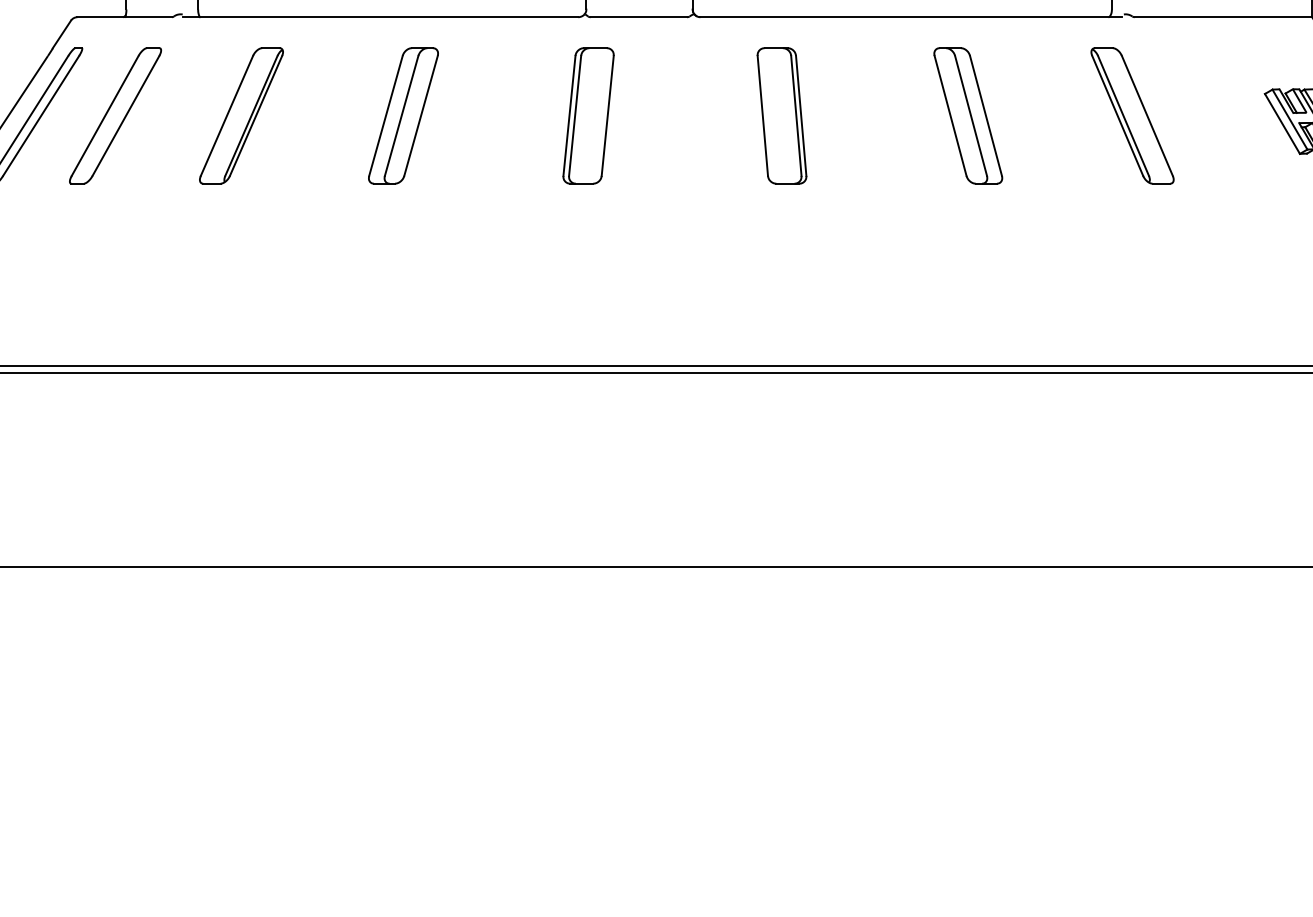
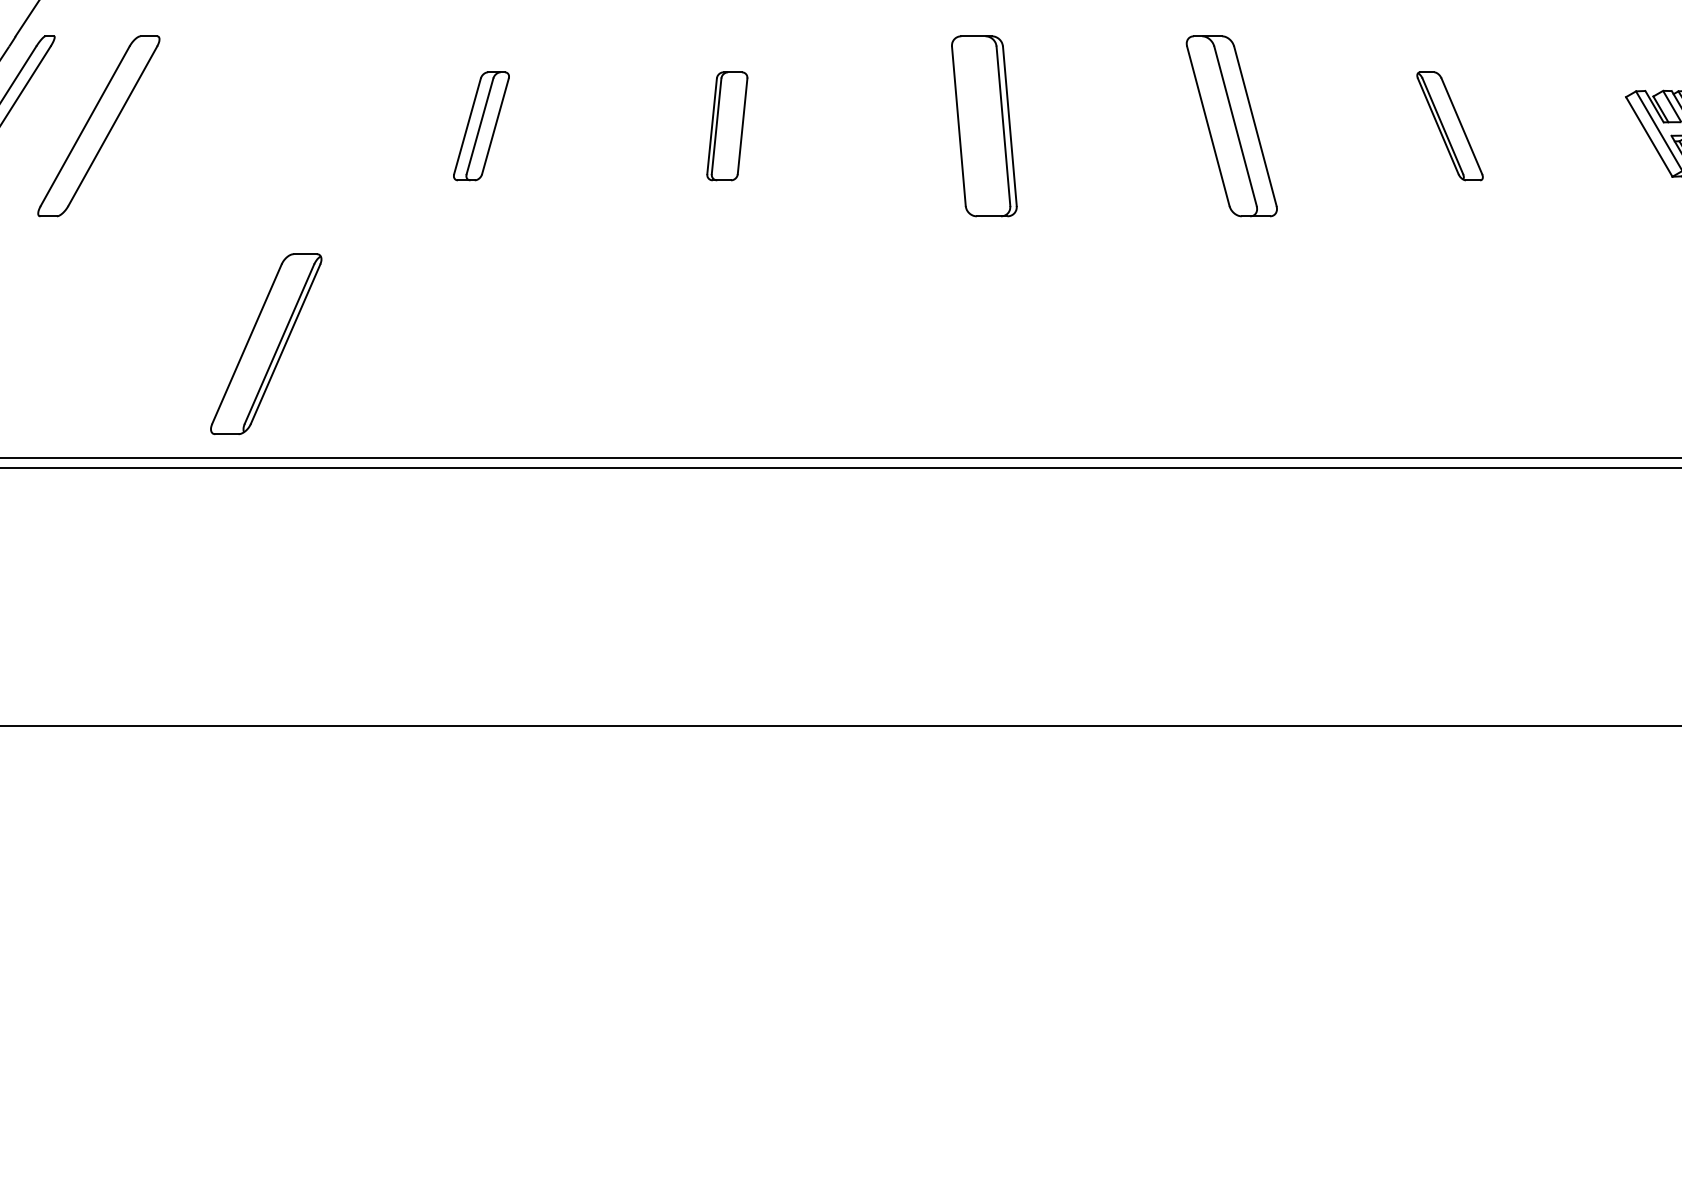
part: (241, 115) -> (266, 343), moved
part: (403, 115) -> (481, 125), size x0.6
part: (588, 115) -> (727, 125), size x0.6
part: (1132, 115) -> (1450, 125), size x0.6

